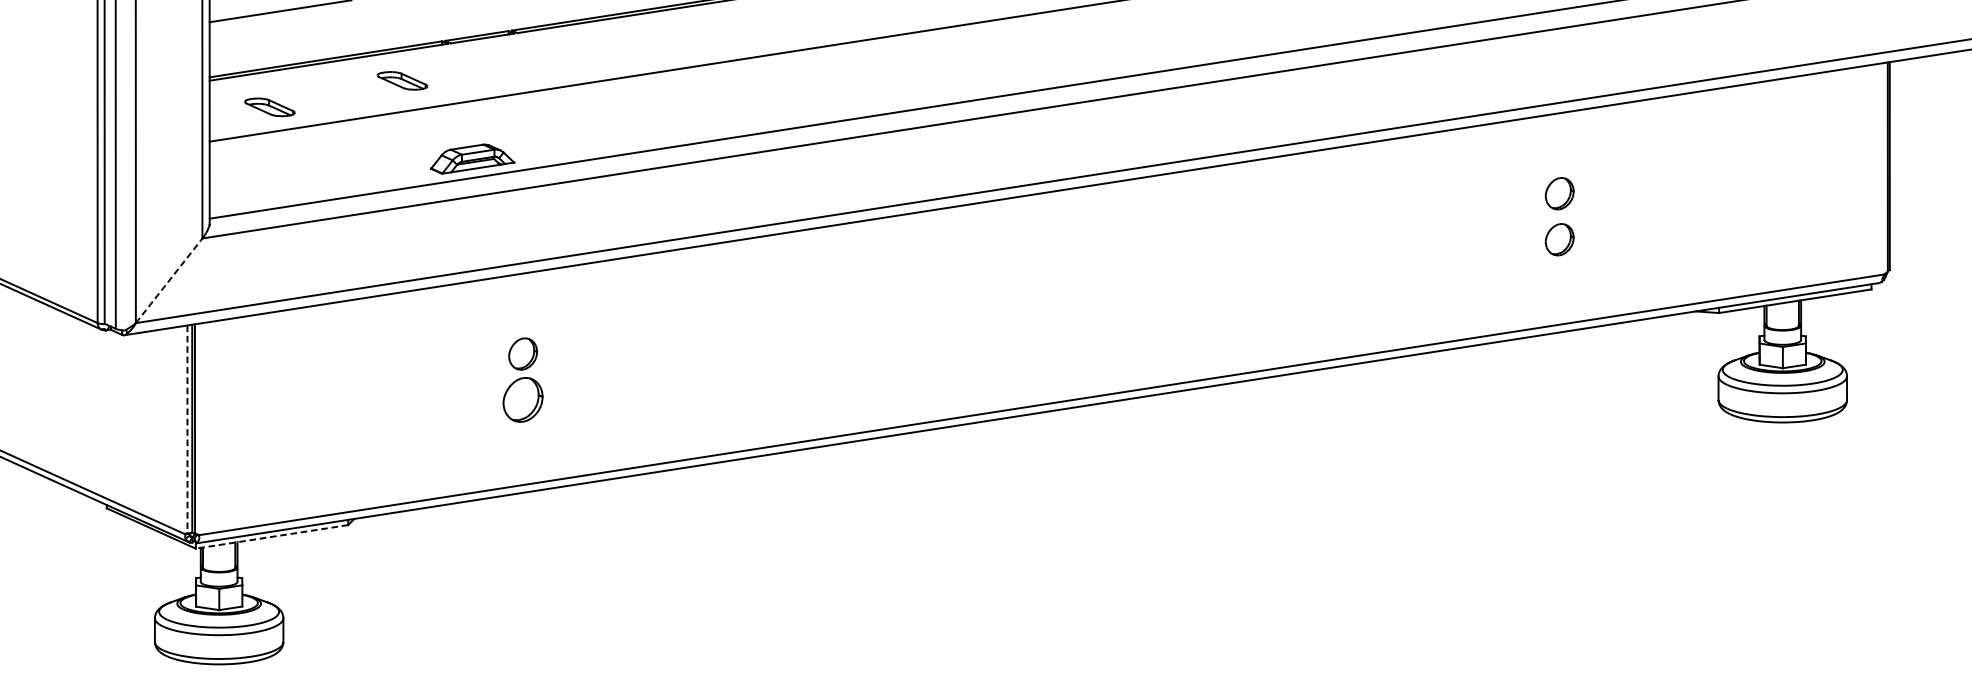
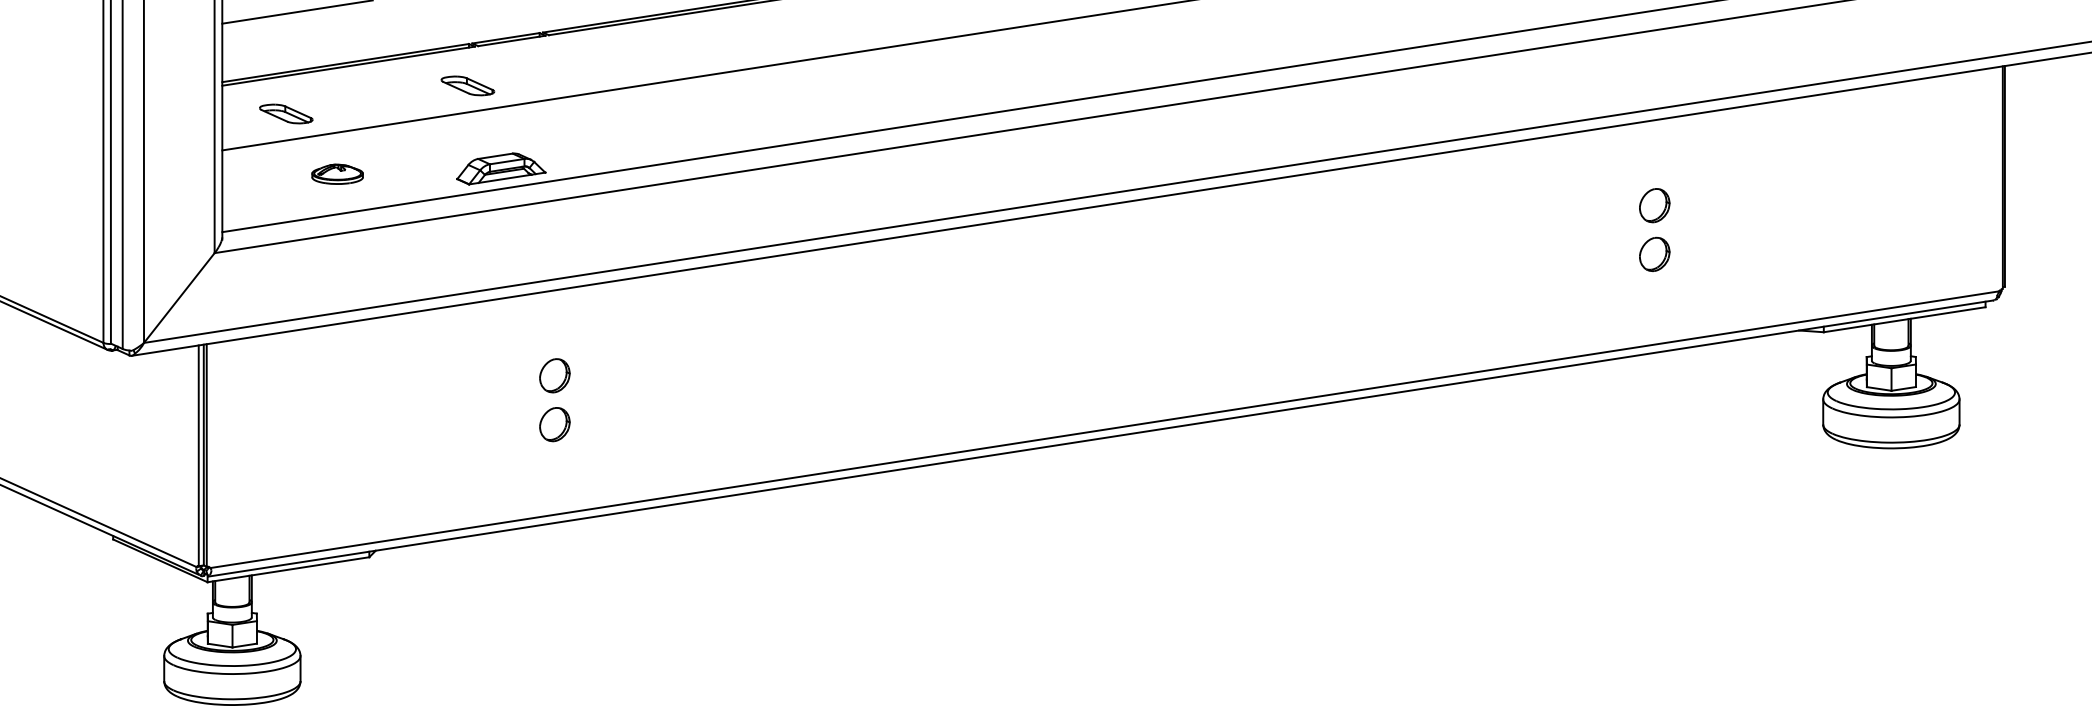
part: (402, 80) -> (467, 85), moved
part: (318, 163) -> (337, 173), added
line: (169, 280) -> (179, 297), dashed -> solid
part: (522, 399) -> (554, 424), size x0.71
line: (187, 430) -> (198, 456), dashed -> solid
line: (272, 536) -> (288, 569), dashed -> solid

